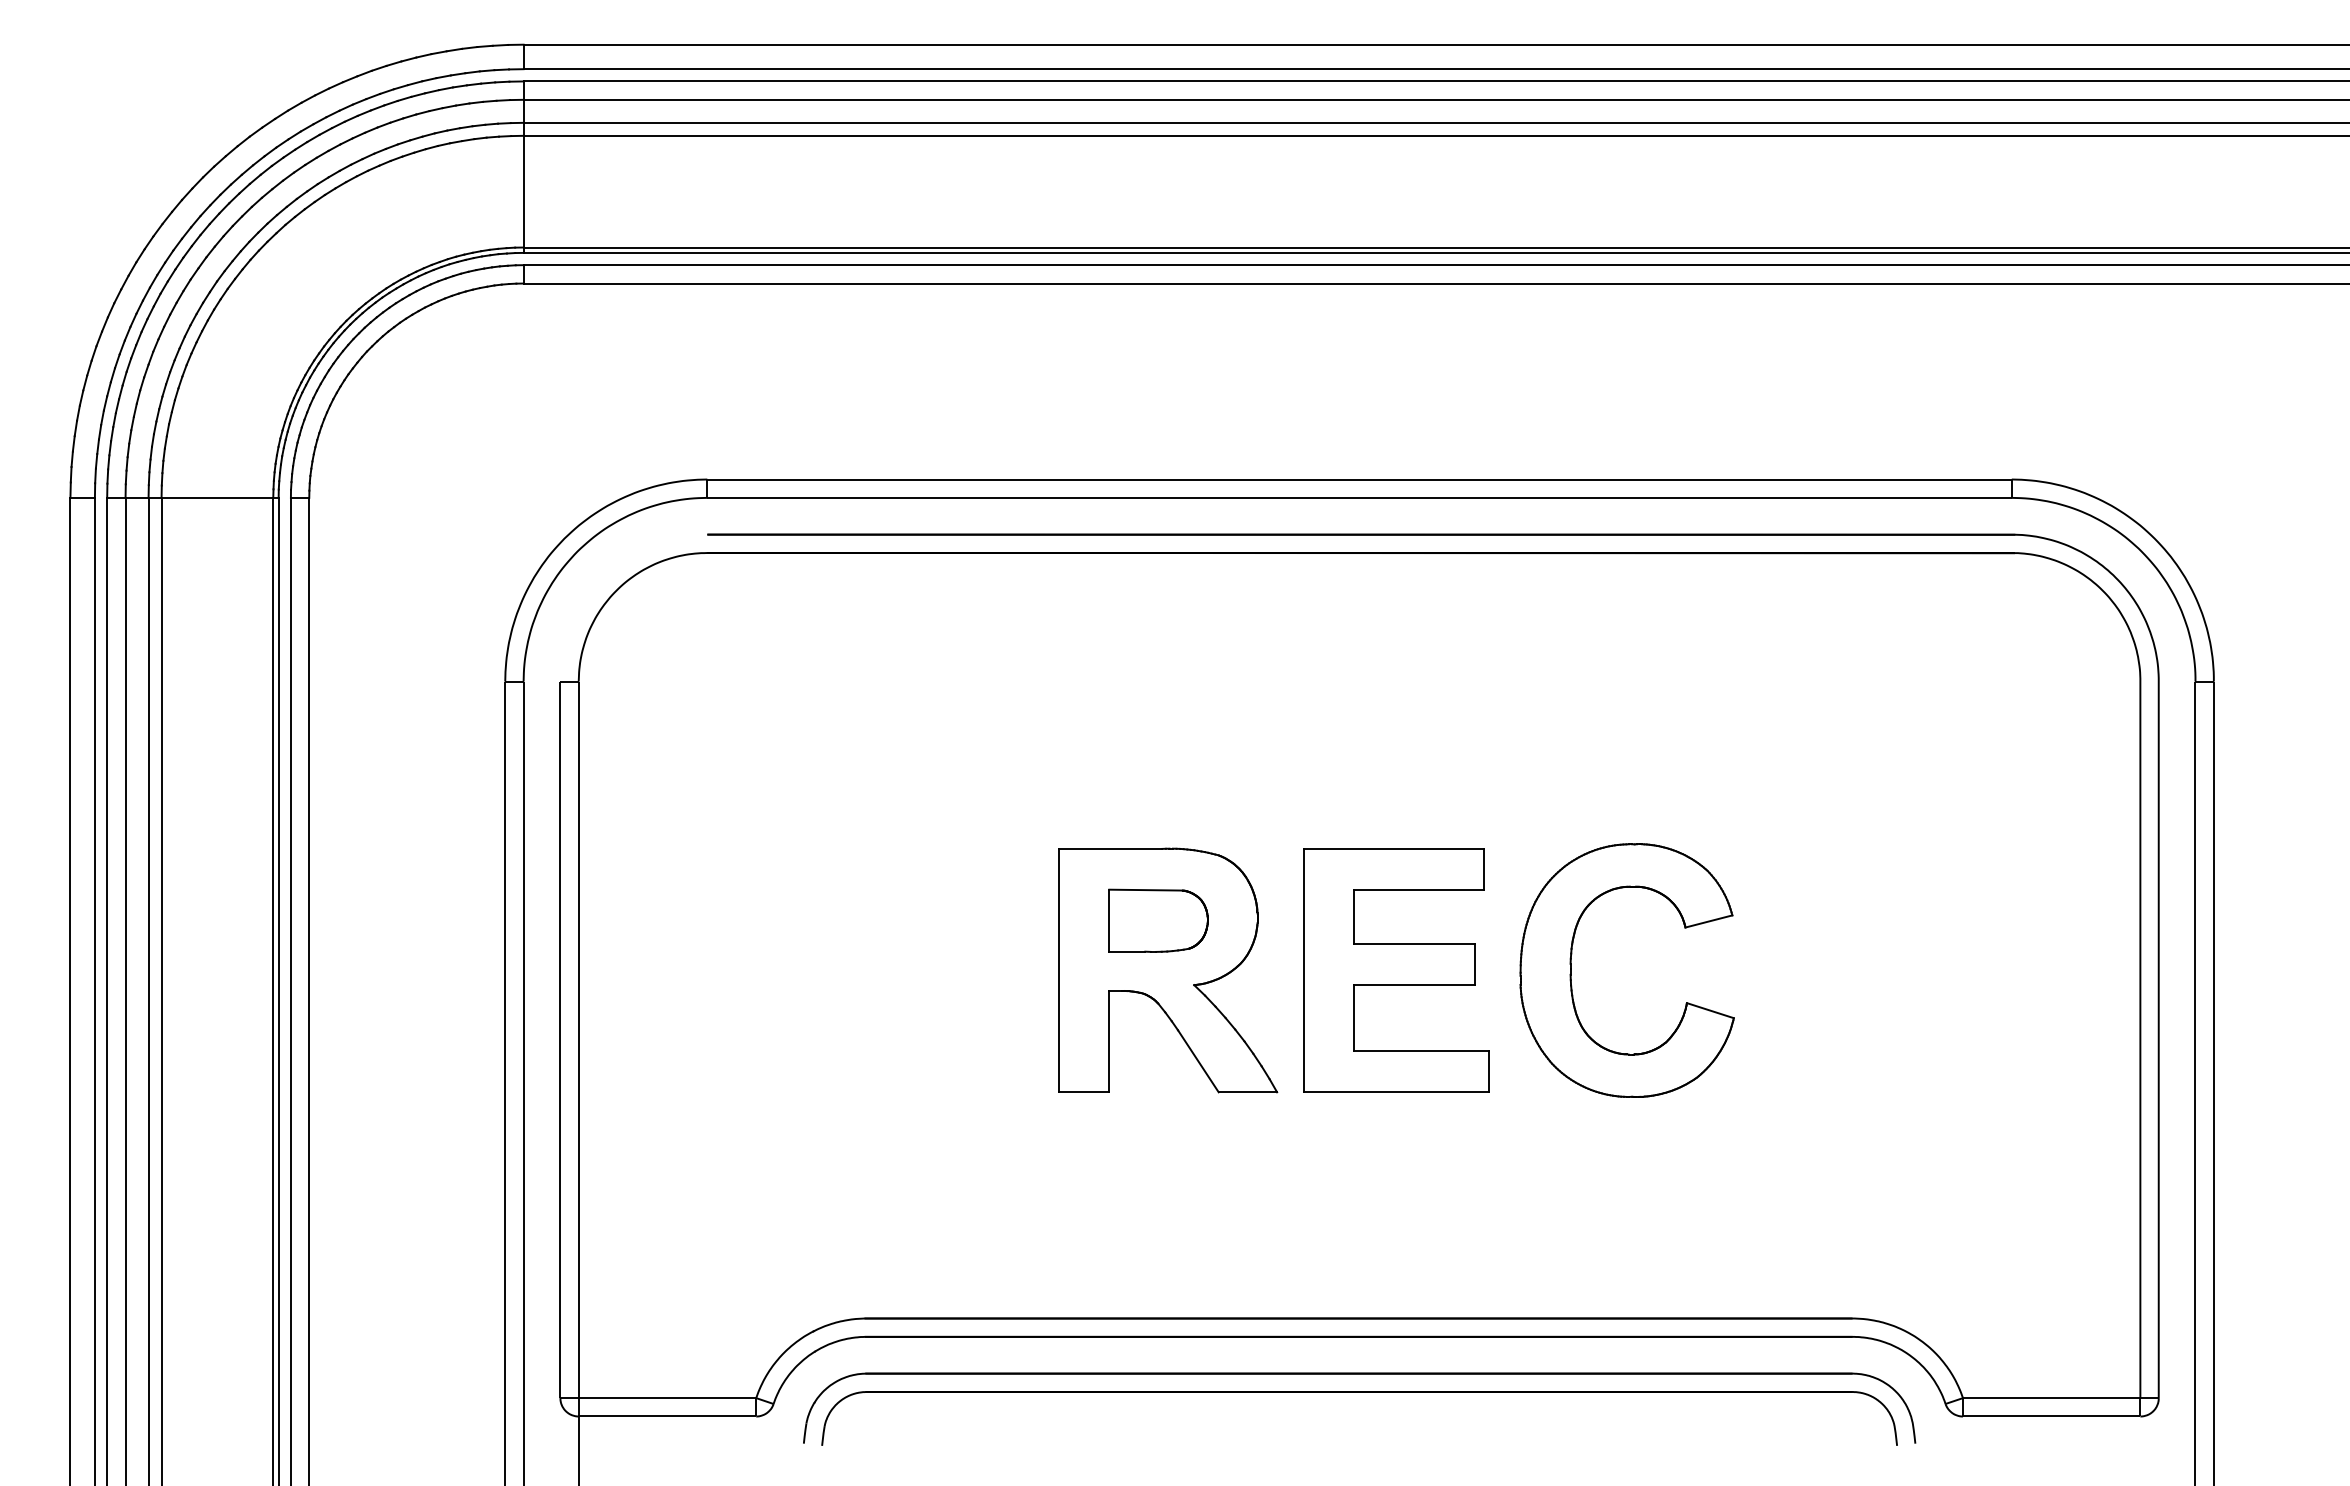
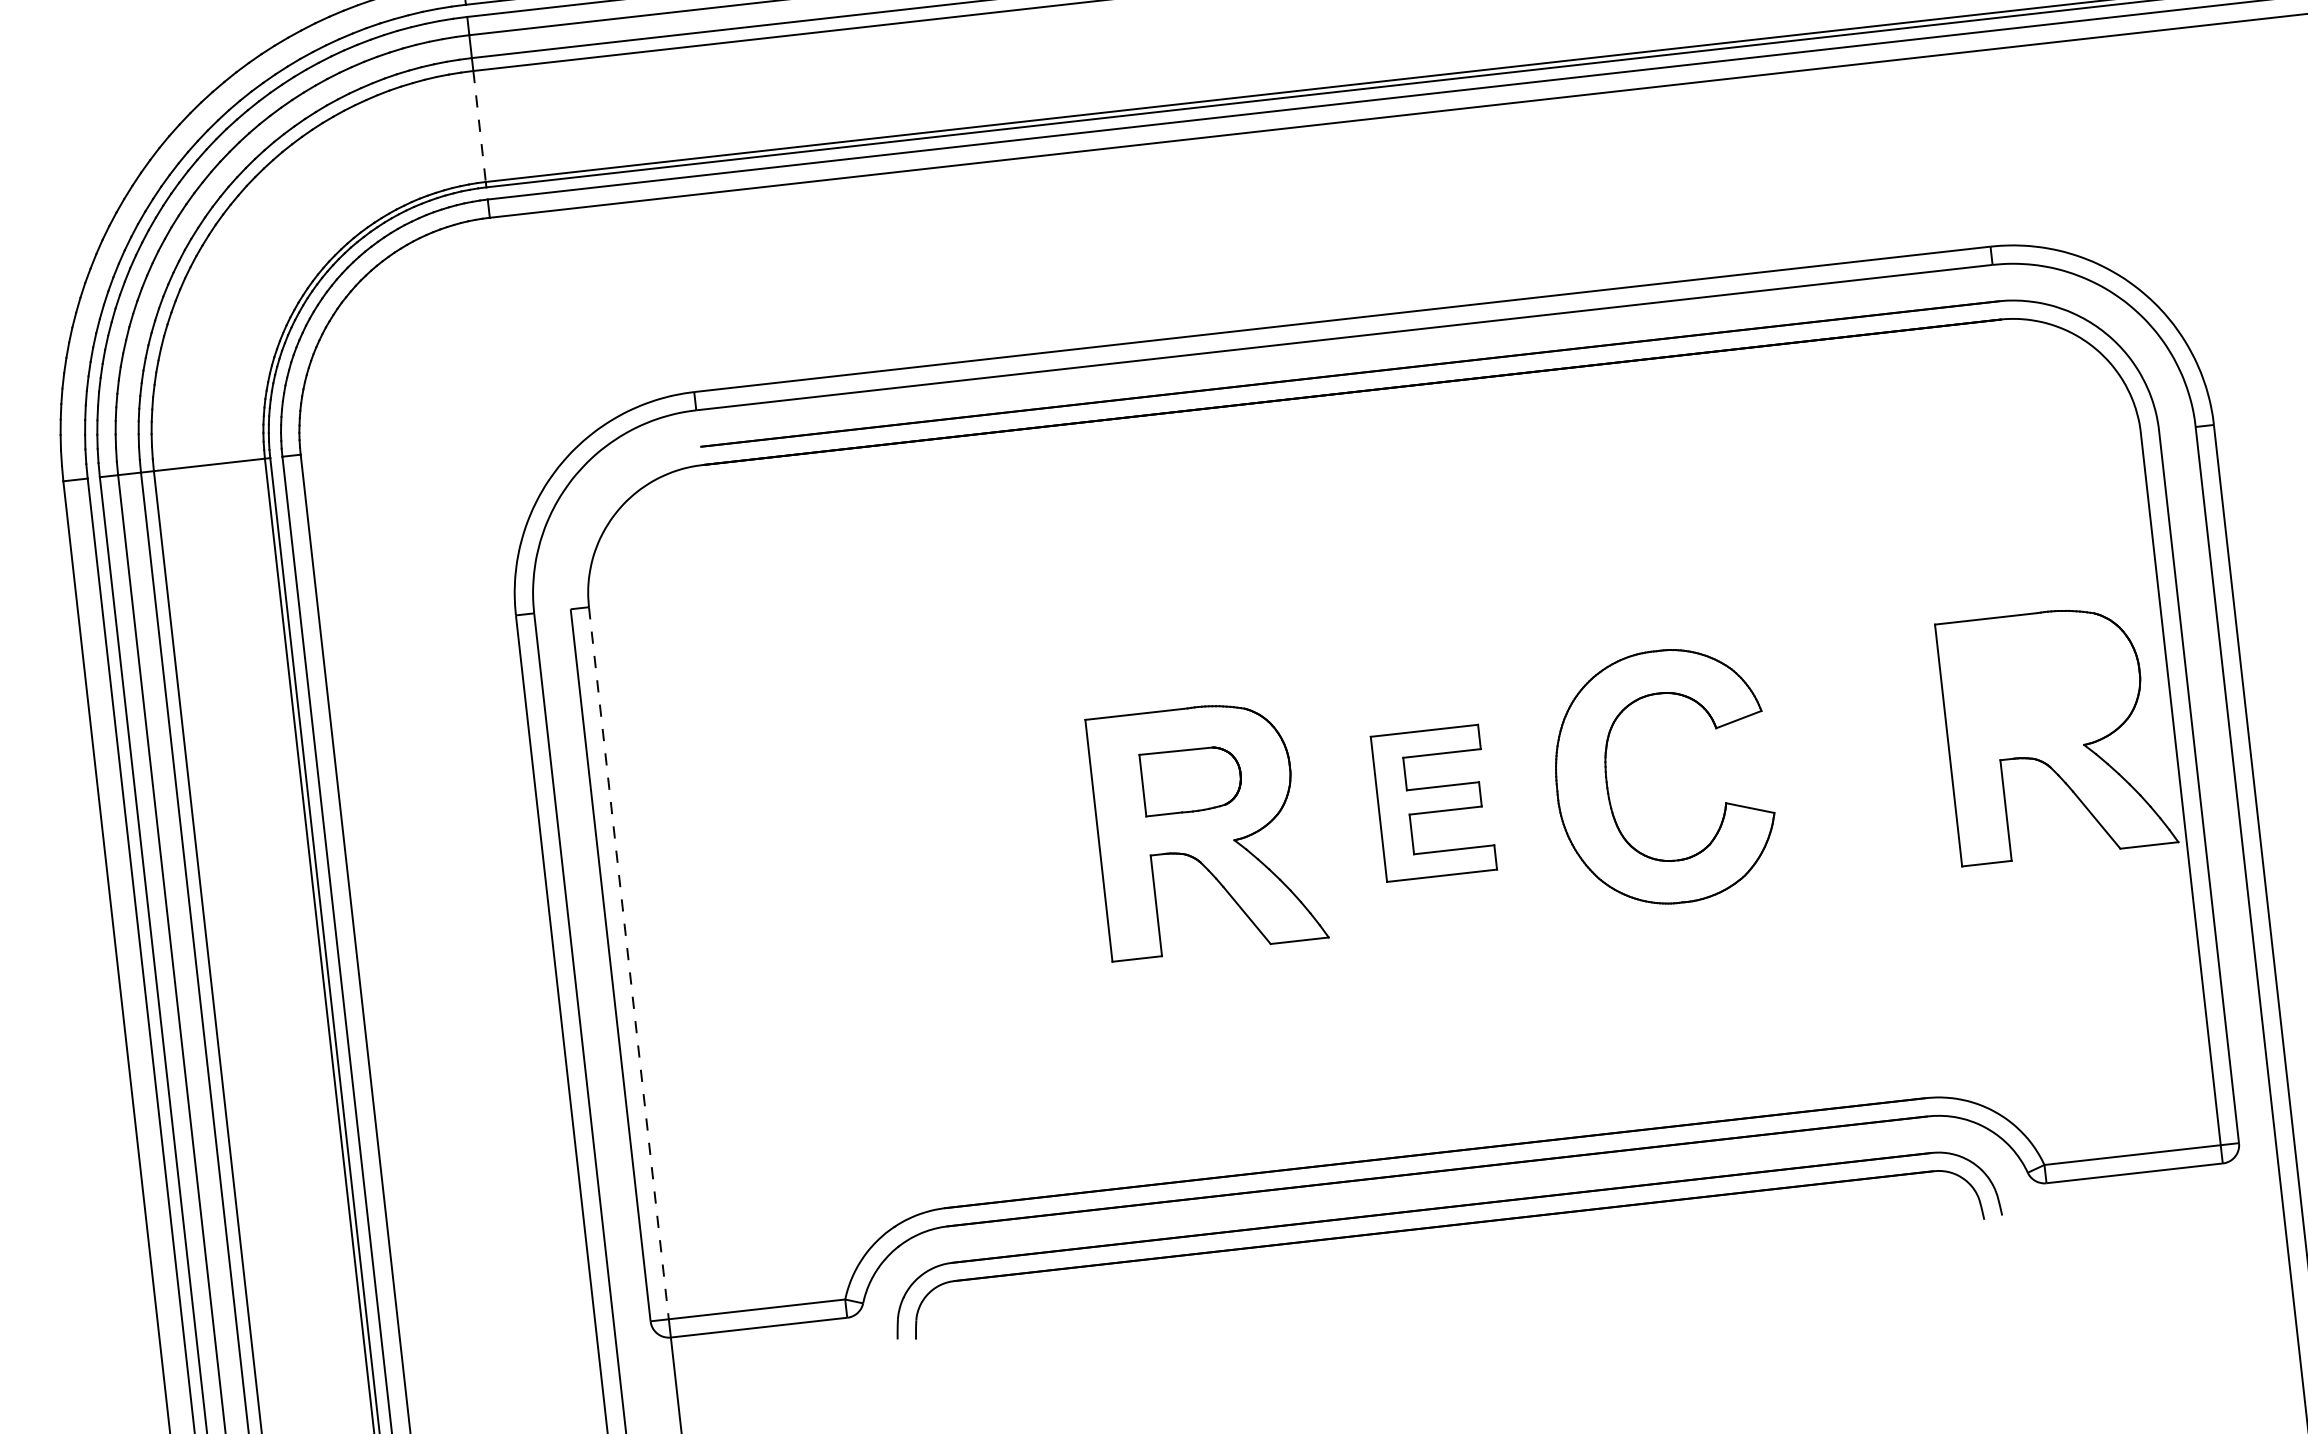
line: (523, 191) -> (479, 126), solid -> dashed
part: (1396, 970) -> (1433, 803), size x0.6
part: (2023, 970) -> (2056, 733), added
line: (578, 1040) -> (628, 963), solid -> dashed

